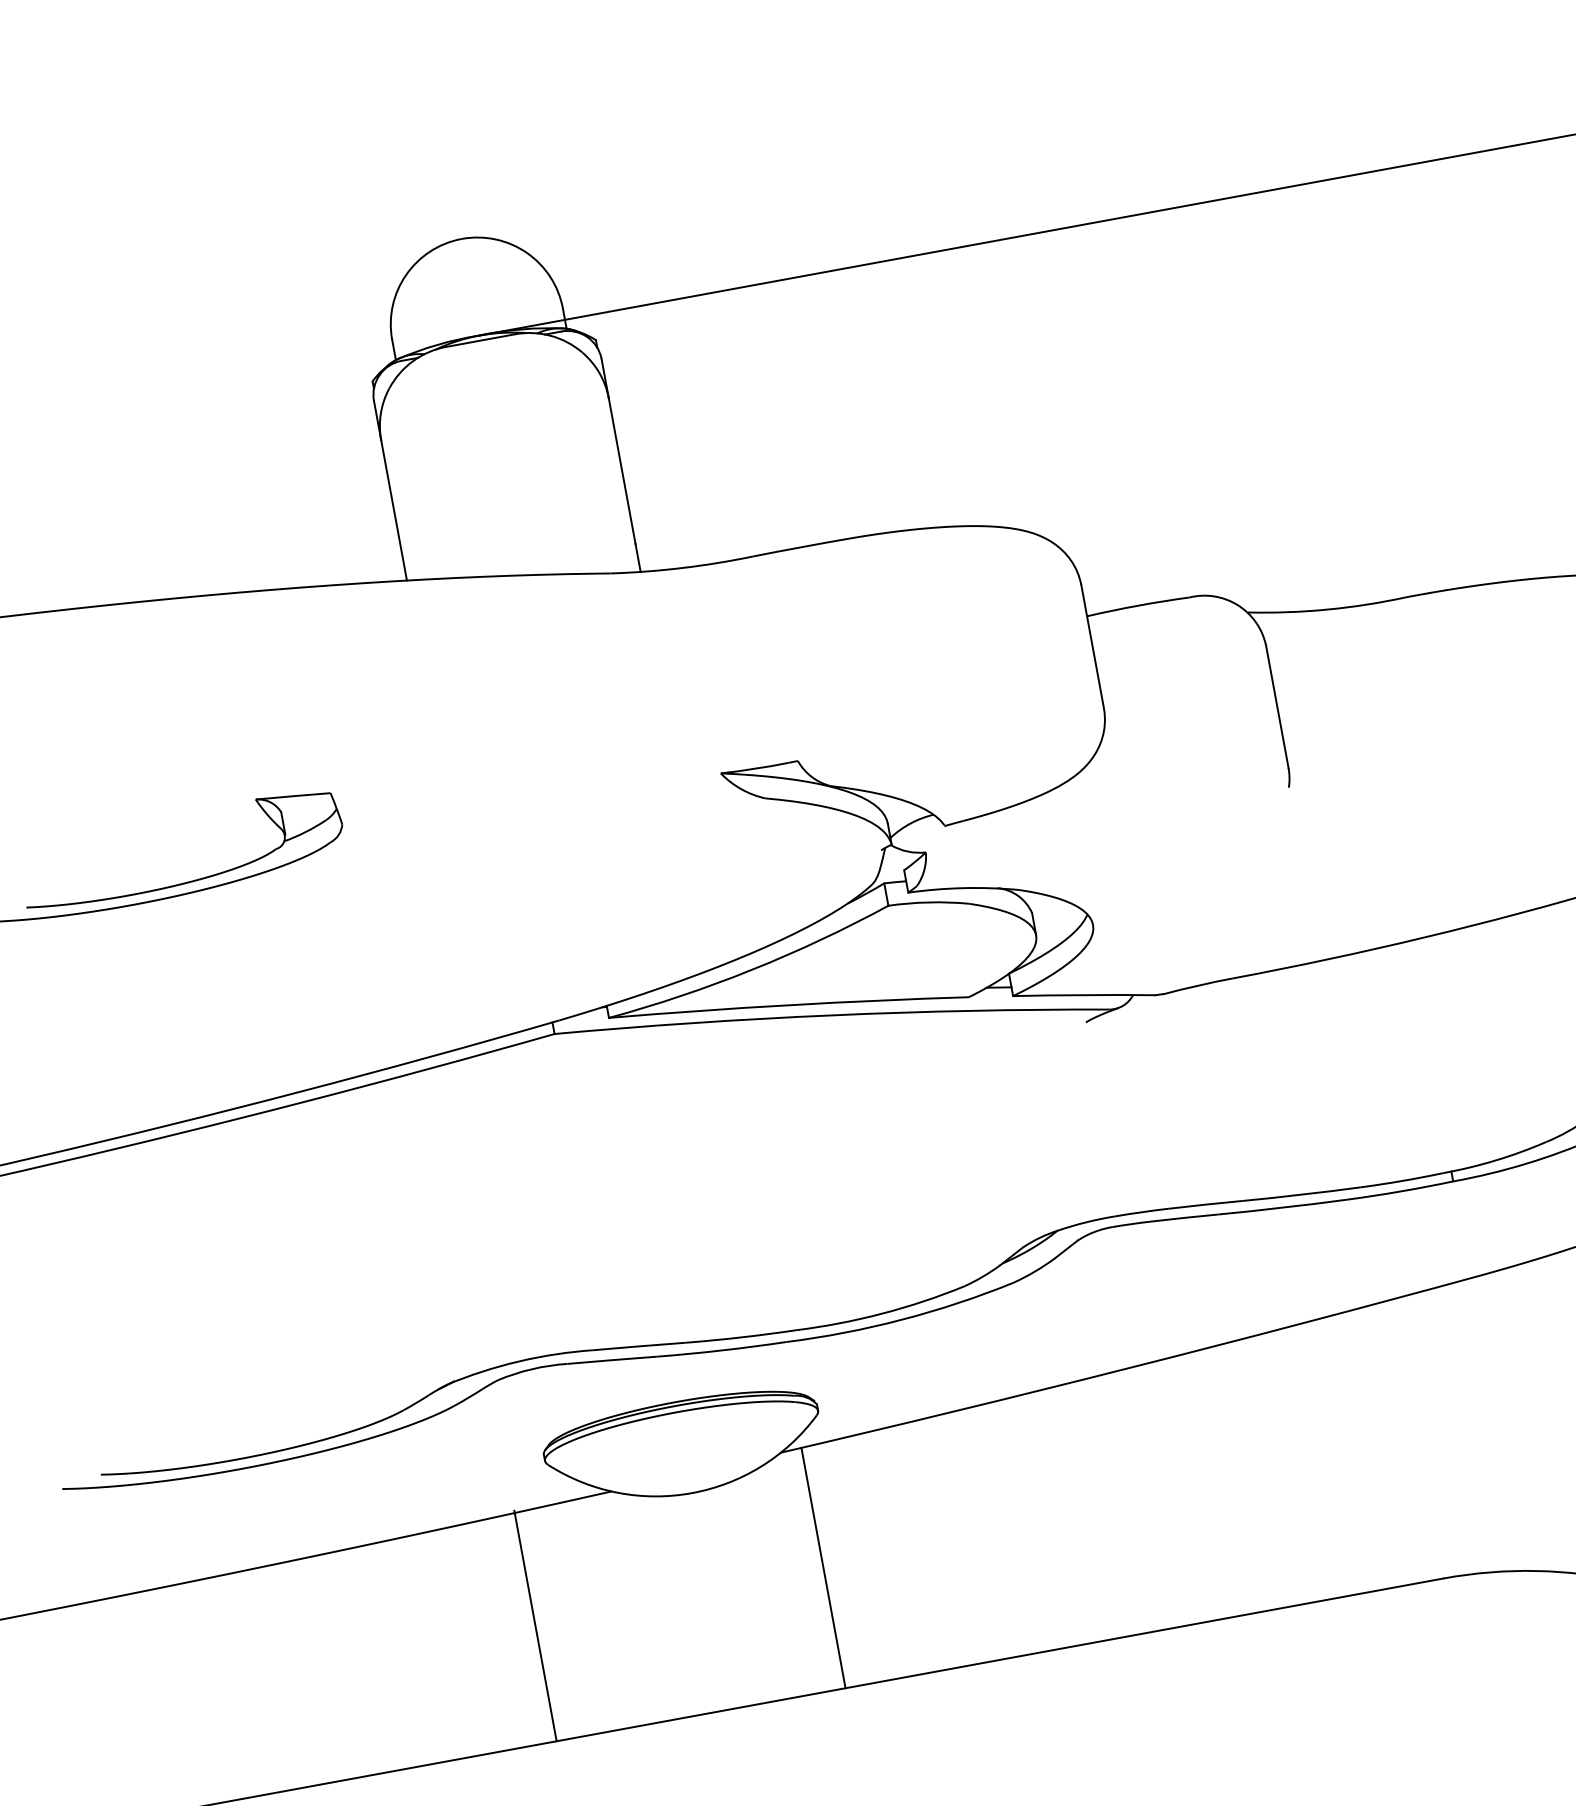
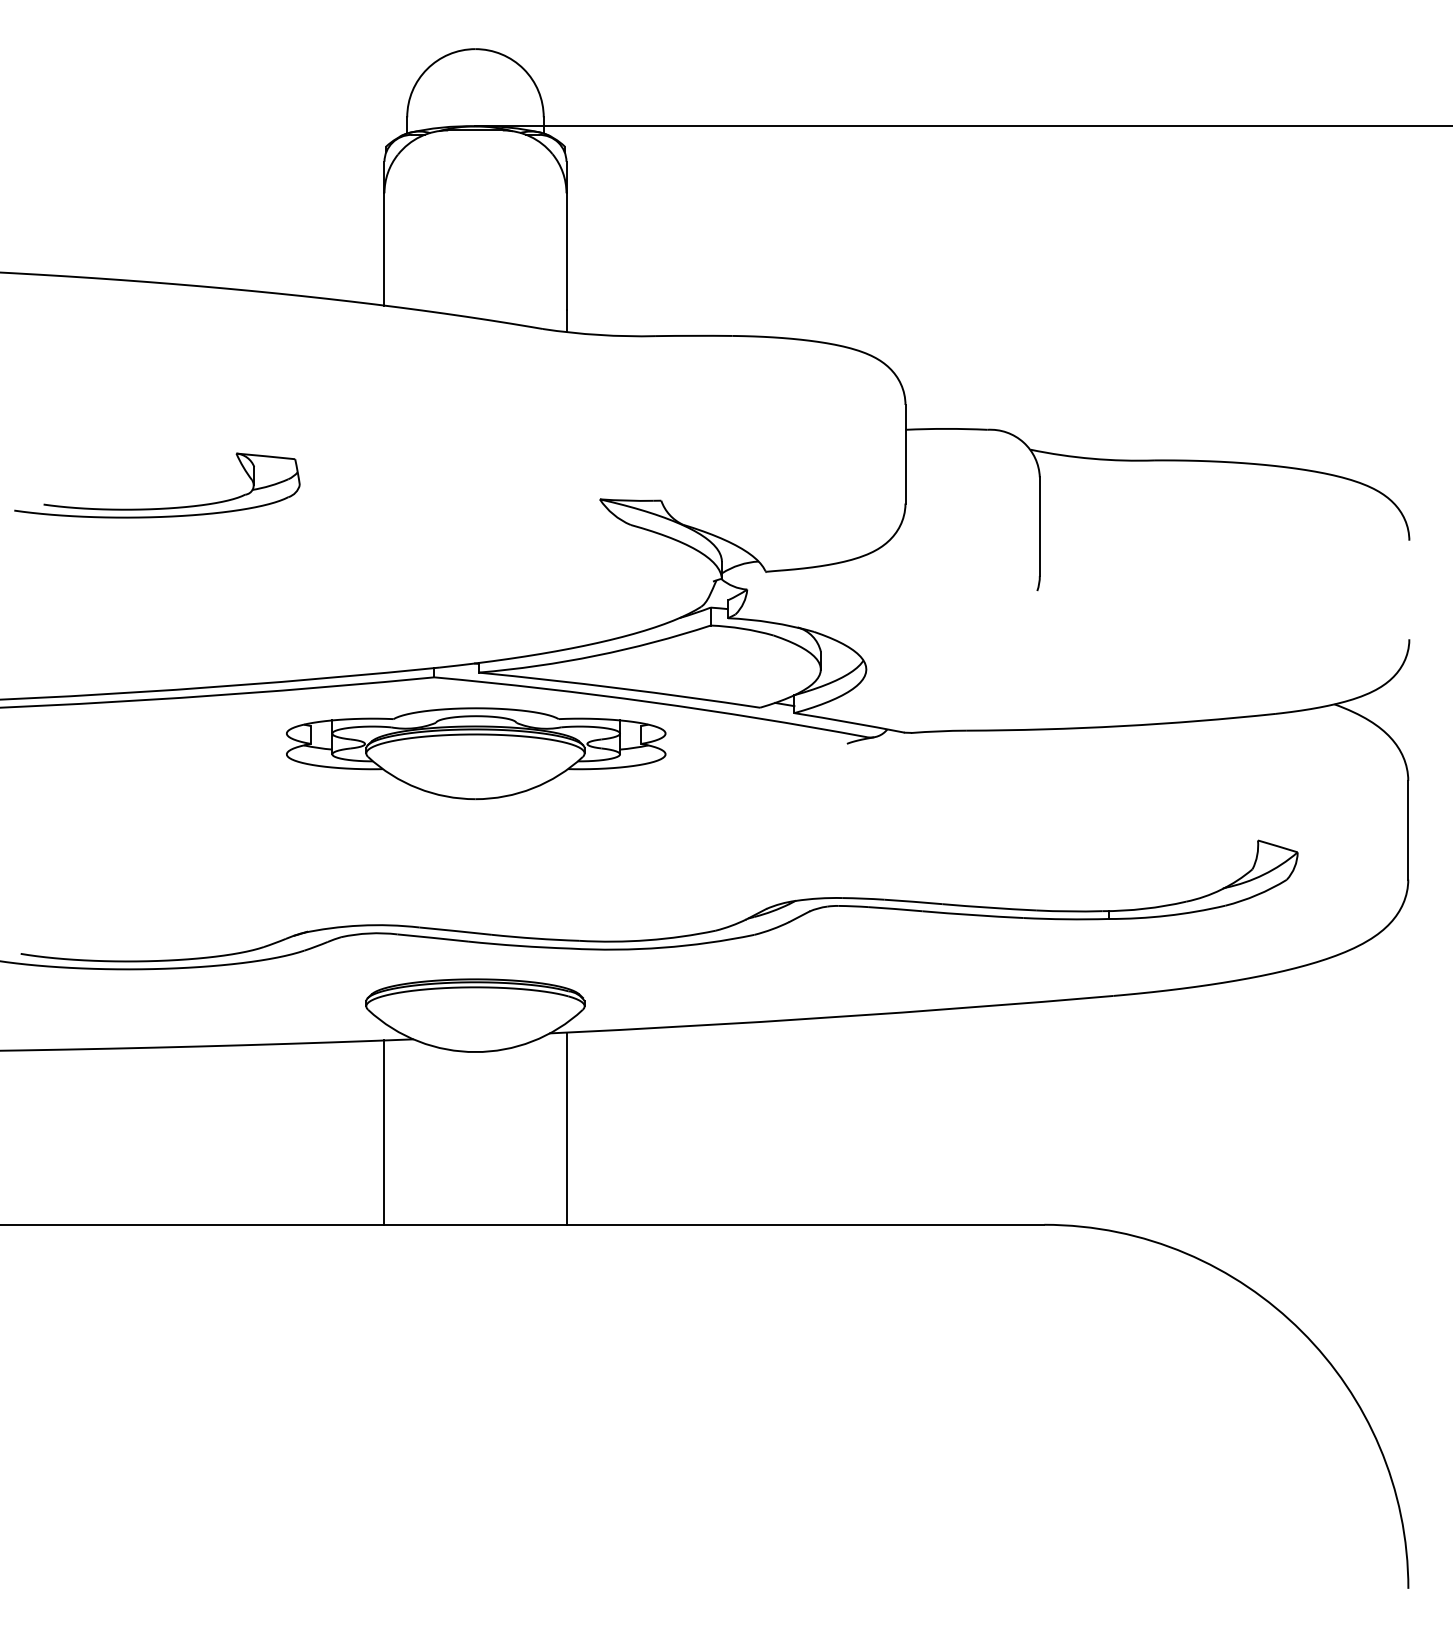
part: (624, 1119) -> (476, 753), added
line: (535, 1625) -> (384, 1132), moved

